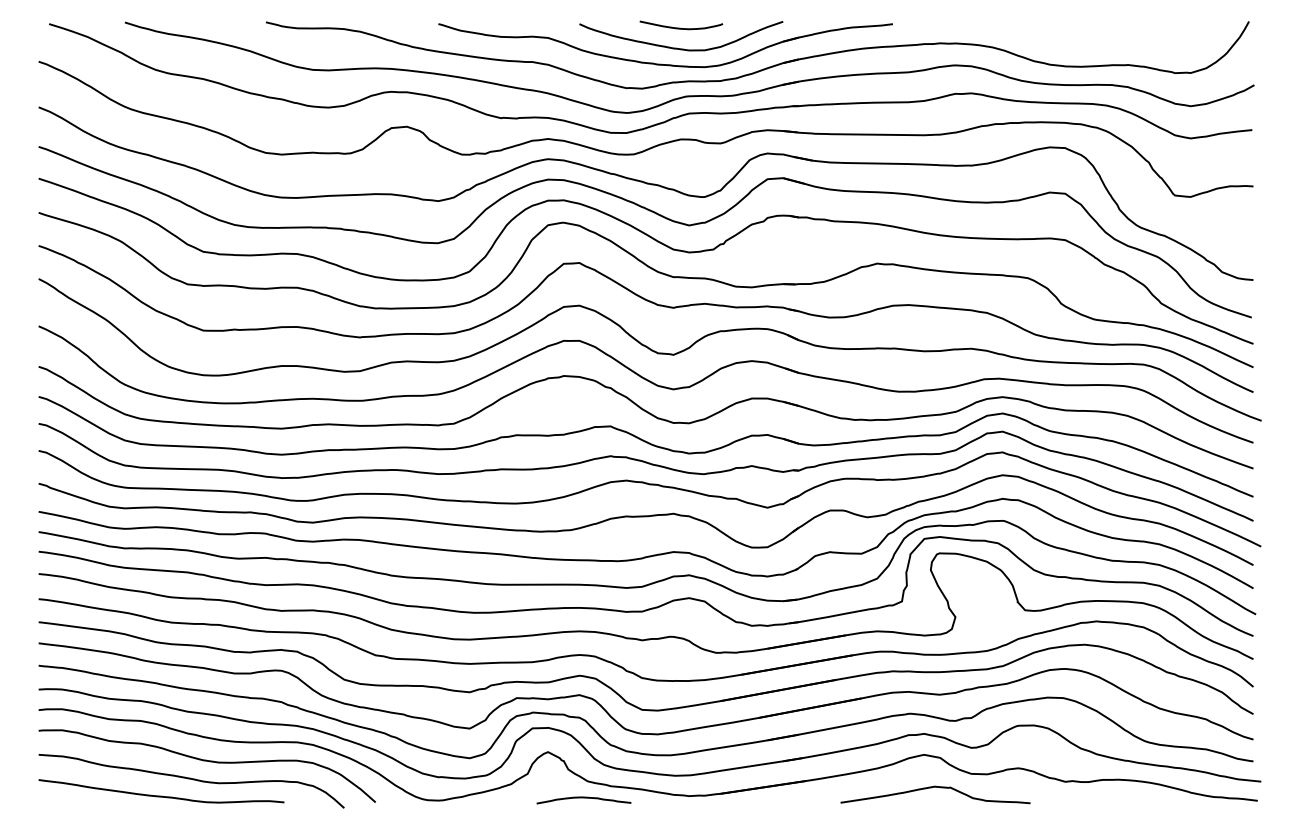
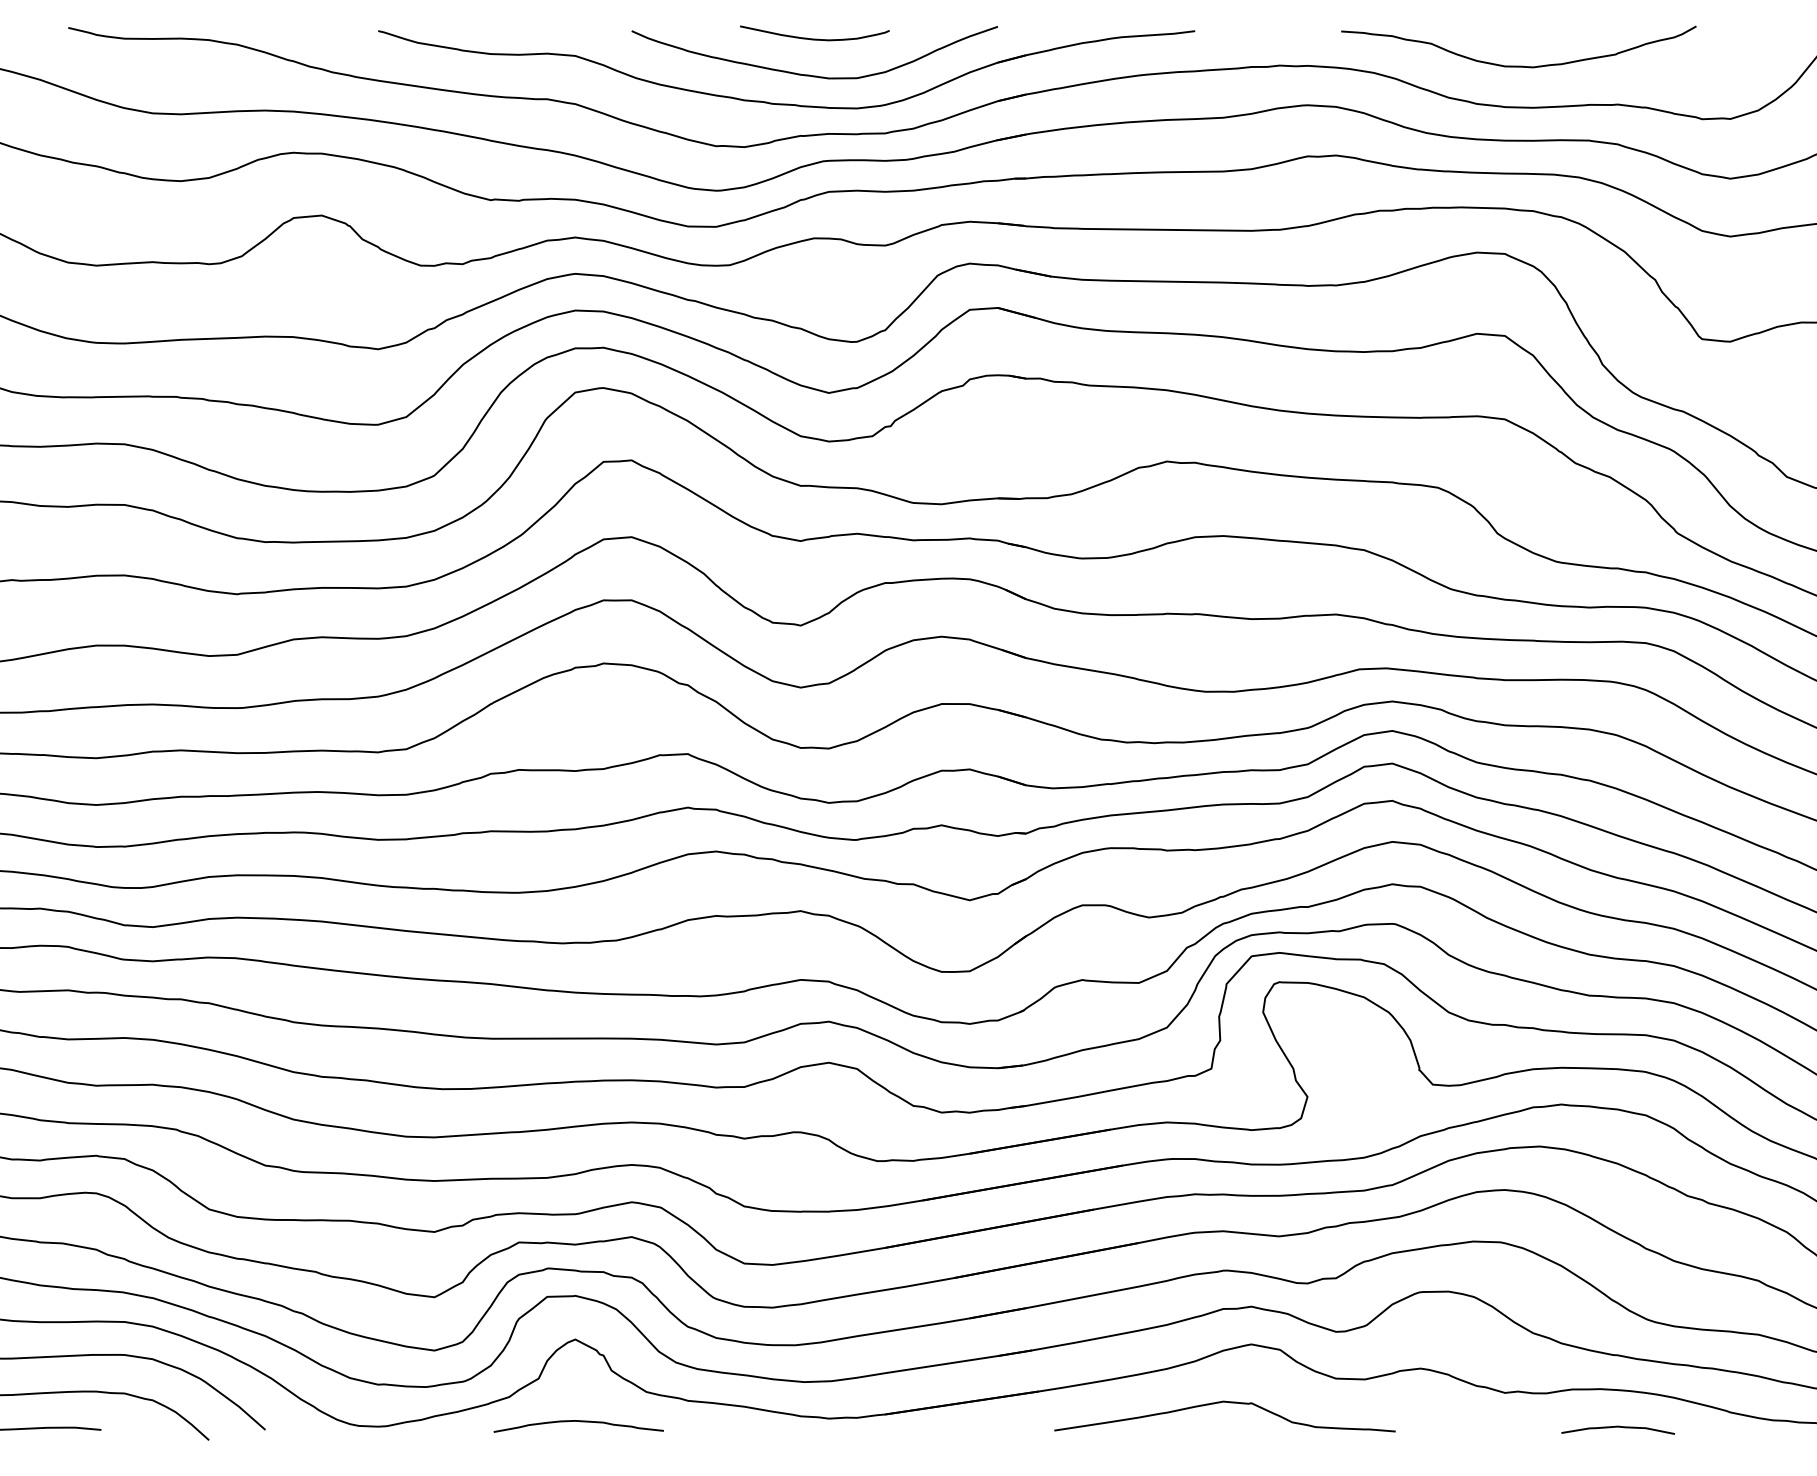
curve: (1072, 43) -> (1517, 65), added
curve: (935, 787) -> (1224, 1403), moved
curve: (583, 798) -> (577, 1422), moved
curve: (1127, 801) -> (1616, 1428), added

